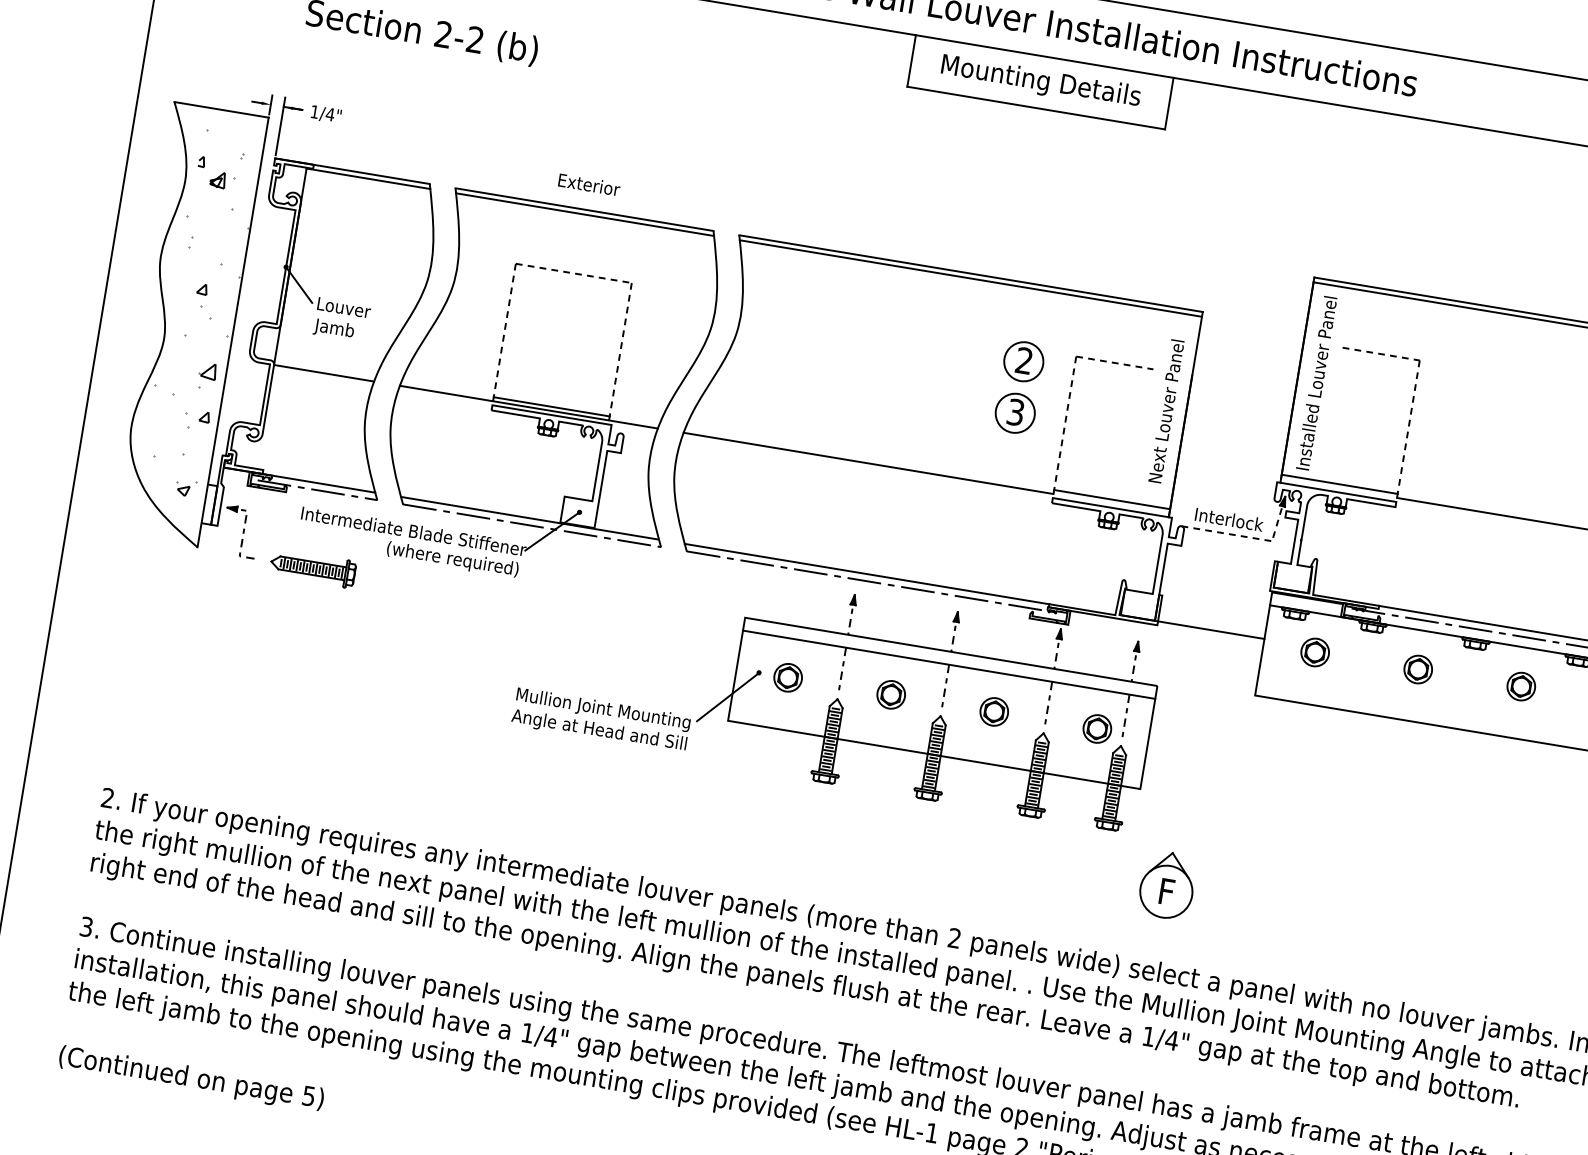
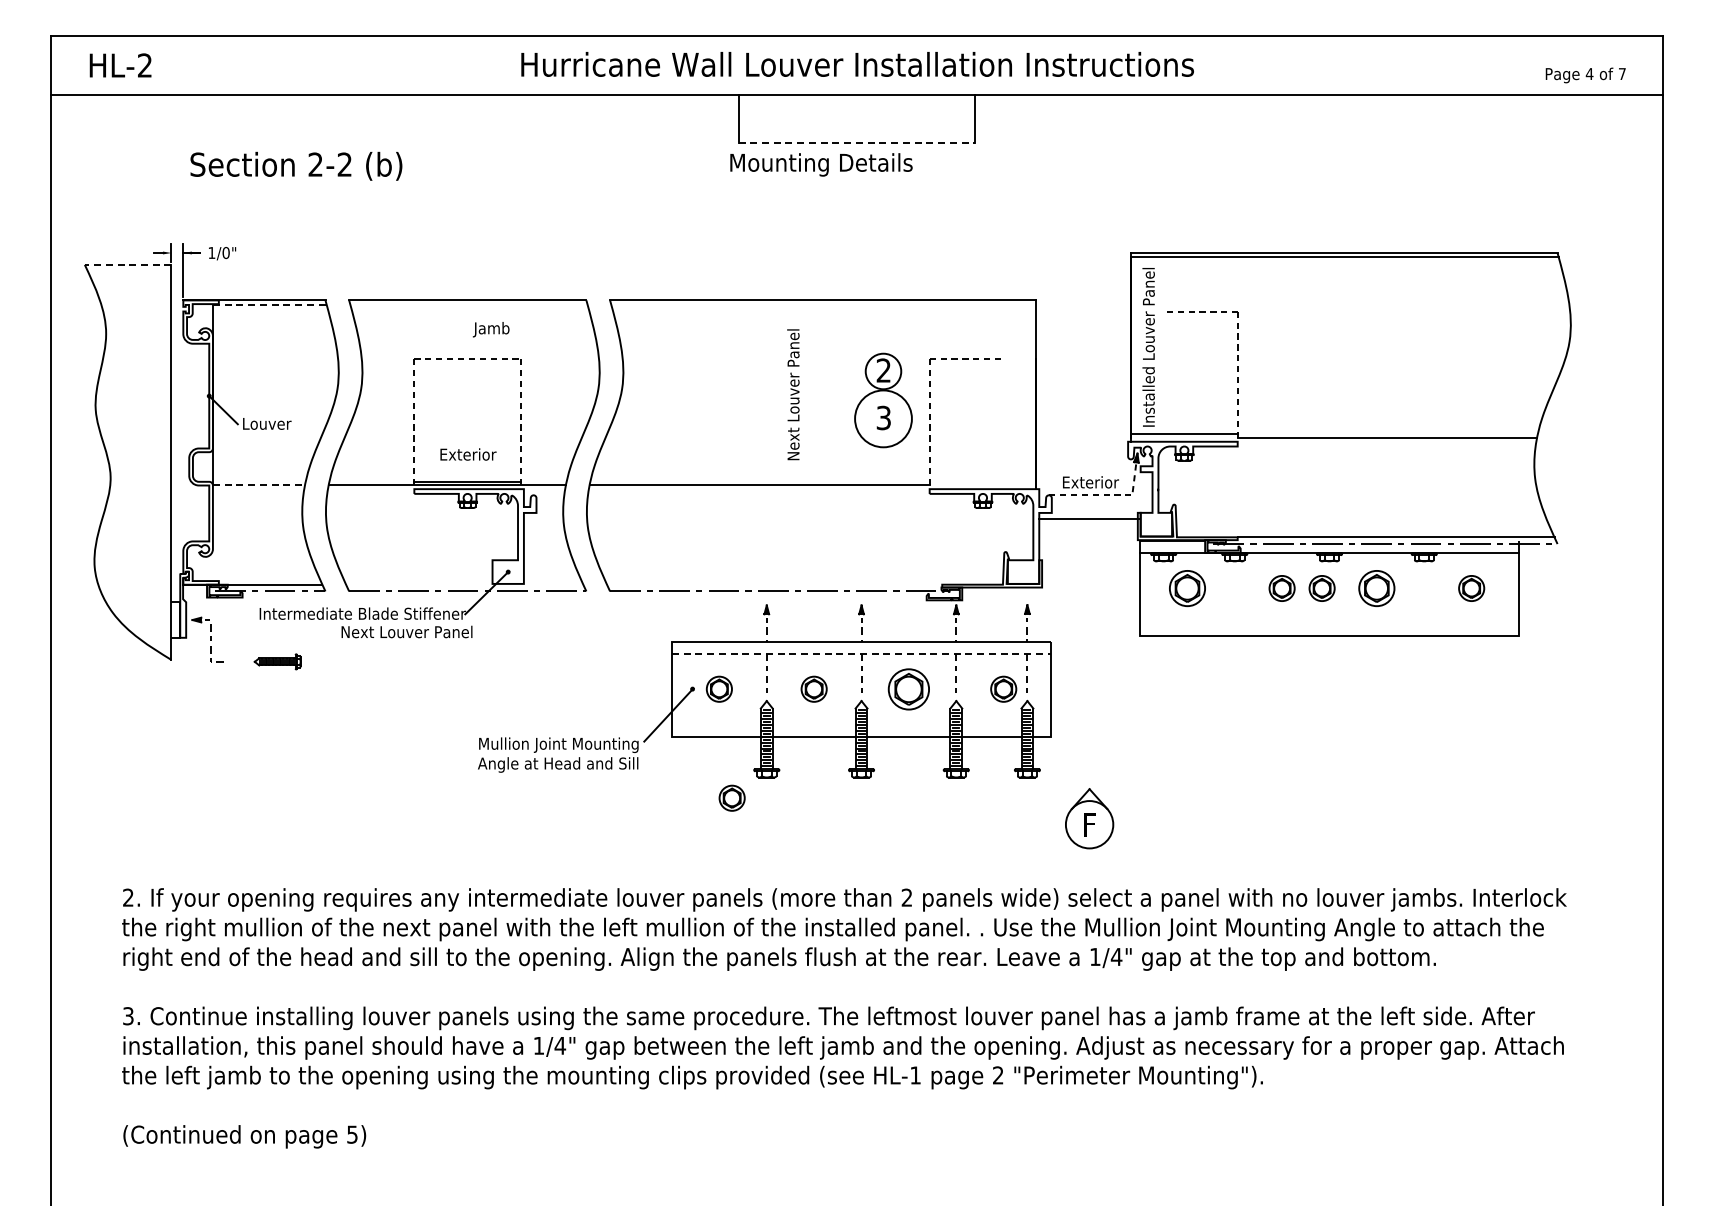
text: (1041, 81) -> (821, 164), moved
line: (1036, 108) -> (857, 142), solid -> dashed
line: (220, 109) -> (127, 264), solid -> dashed
text: (329, 114) -> (225, 253), 1/4" -> 1/0"
line: (368, 178) -> (269, 304), solid -> dashed
text: (589, 184) -> (468, 454), moved
line: (584, 214) -> (468, 304), removed
line: (970, 278) -> (823, 304), removed
hatch: (200, 313) -> (139, 450), removed
text: (333, 329) -> (490, 329), moved
line: (323, 373) -> (258, 485), solid -> dashed
text: (1166, 411) -> (793, 394), moved
circle: (1015, 412) -> (883, 418), size x1.6
line: (1111, 499) -> (982, 481), removed
line: (529, 517) -> (464, 584), removed
text: (1228, 519) -> (1090, 482), Interlock -> Exterior
text: (457, 560) -> (406, 633), (where required) -> Next Louver Panel
part: (312, 568) -> (277, 661), size x0.6
line: (866, 573) -> (774, 584), removed
line: (1209, 629) -> (1089, 518), moved
part: (1314, 652) -> (1186, 588), size x1.4
line: (949, 664) -> (861, 653), solid -> dashed
part: (1461, 676) -> (1321, 588), added
part: (1520, 686) -> (1376, 588), size x1.4
part: (993, 711) -> (908, 688), size x1.6
part: (781, 797) -> (731, 797), added

